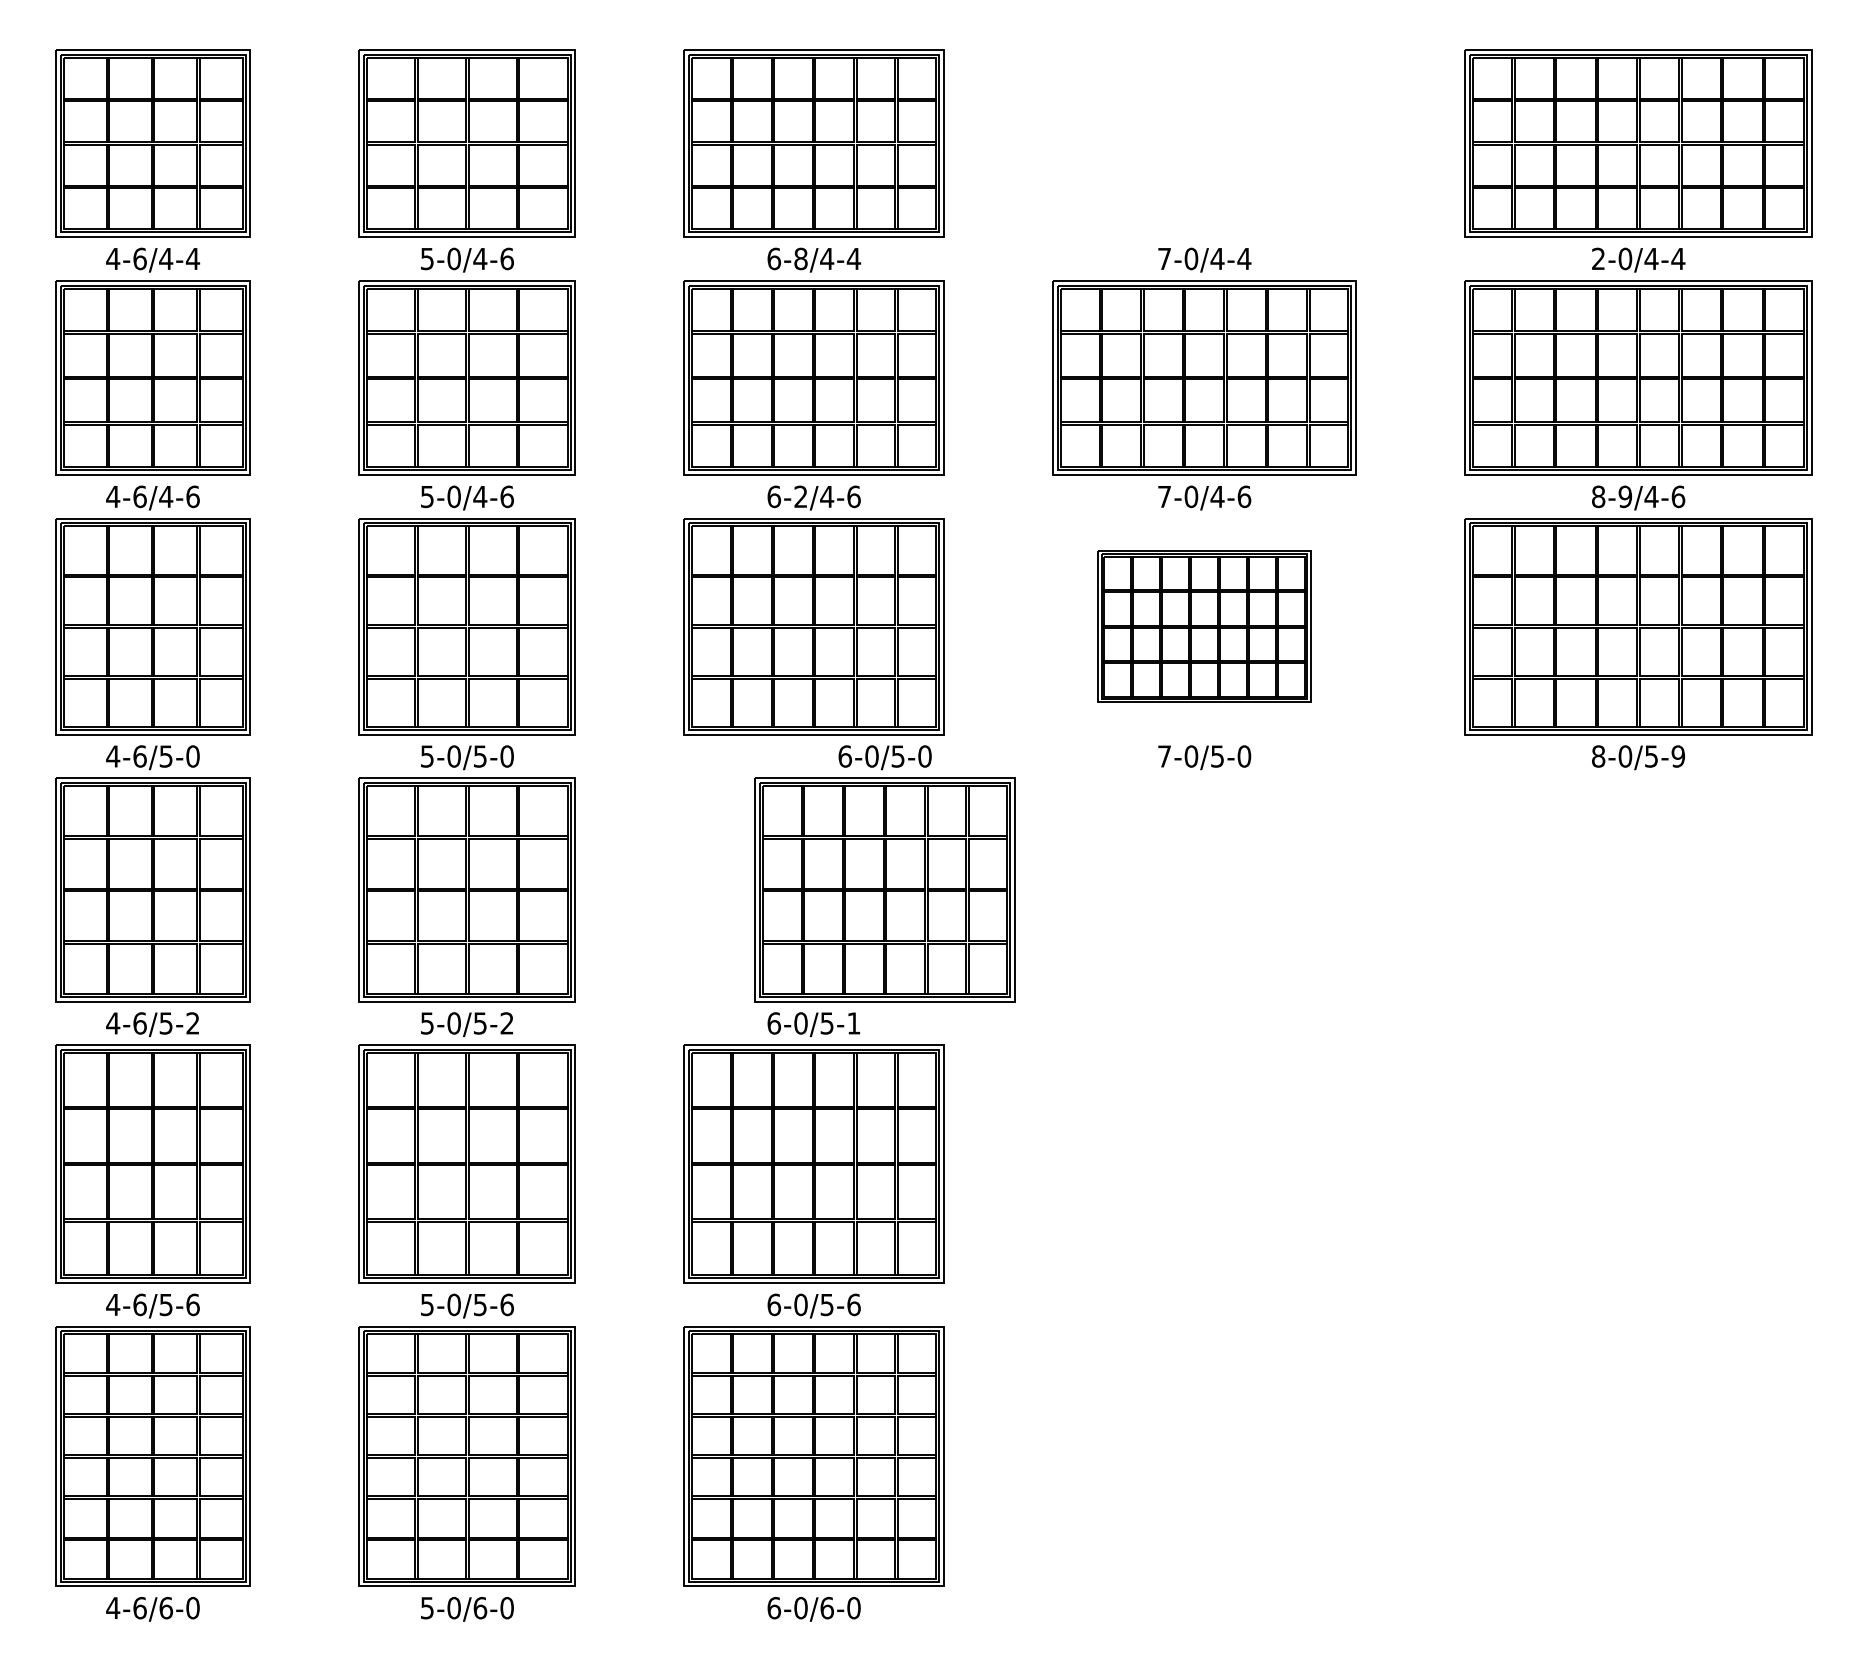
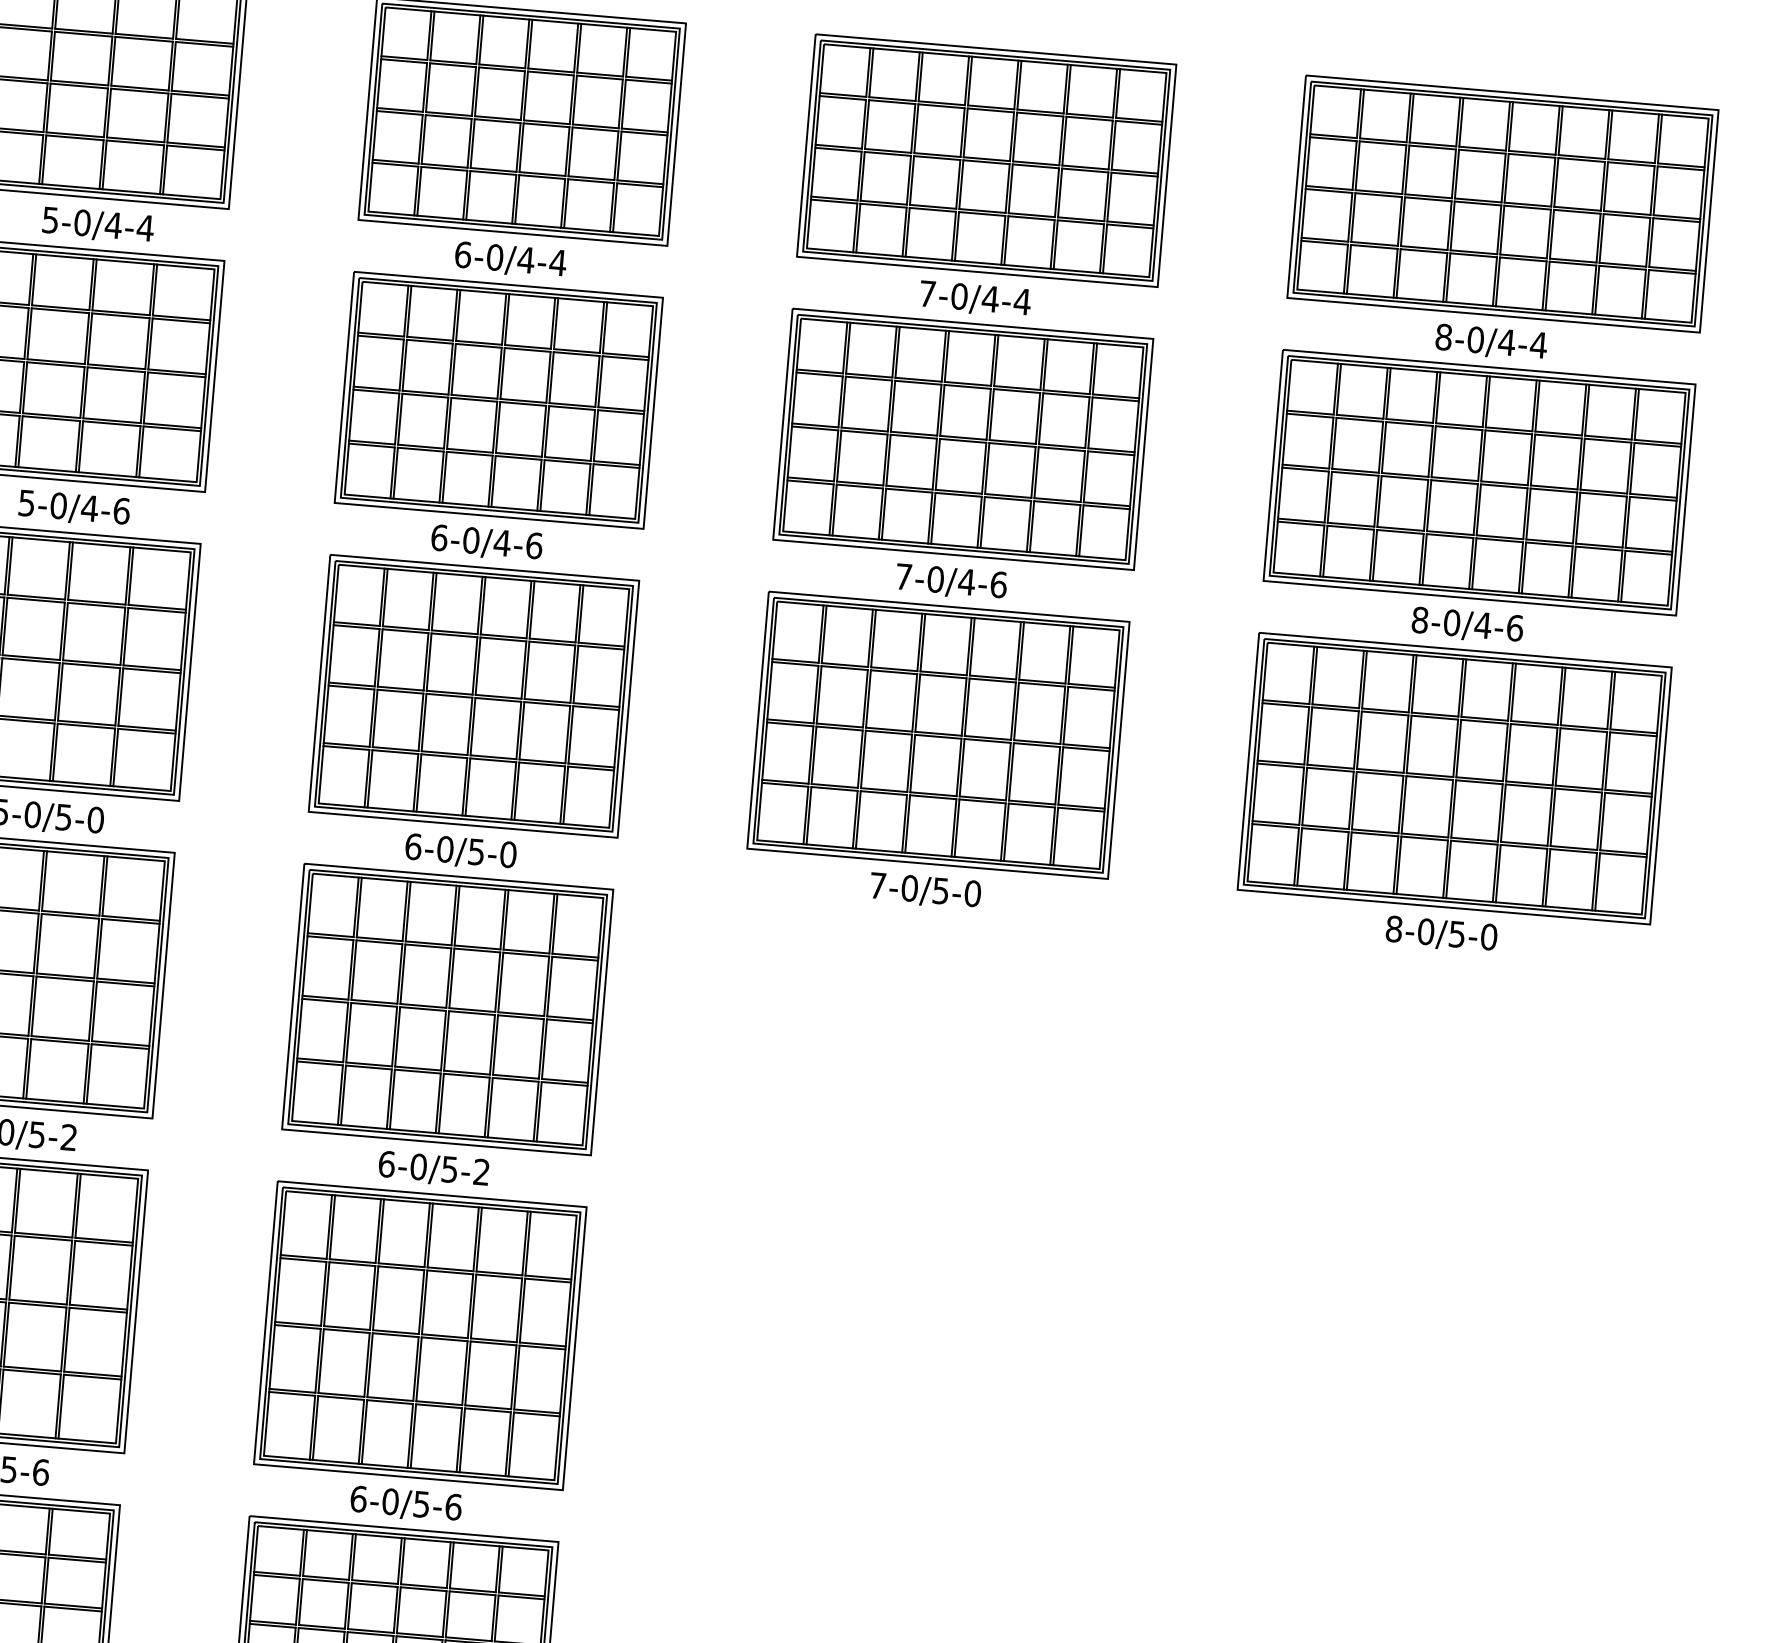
part: (1204, 143) -> (986, 160), added
text: (507, 258) -> (145, 227), 5-0/4-6 -> 5-0/4-4
text: (800, 258) -> (494, 256), 6-8/4-4 -> 6-0/4-4
text: (1598, 258) -> (1443, 336), 2-0/4-4 -> 8-0/4-4
text: (800, 496) -> (470, 540), 6-2/4-6 -> 6-0/4-6
text: (1625, 496) -> (1452, 622), 8-9/4-6 -> 8-0/4-6
part: (1204, 626) -> (938, 735), size x1.43
text: (1678, 756) -> (1489, 937), 8-0/5-9 -> 8-0/5-0
part: (884, 873) -> (448, 989), moved
text: (853, 1023) -> (481, 1172), 6-0/5-1 -> 6-0/5-2

